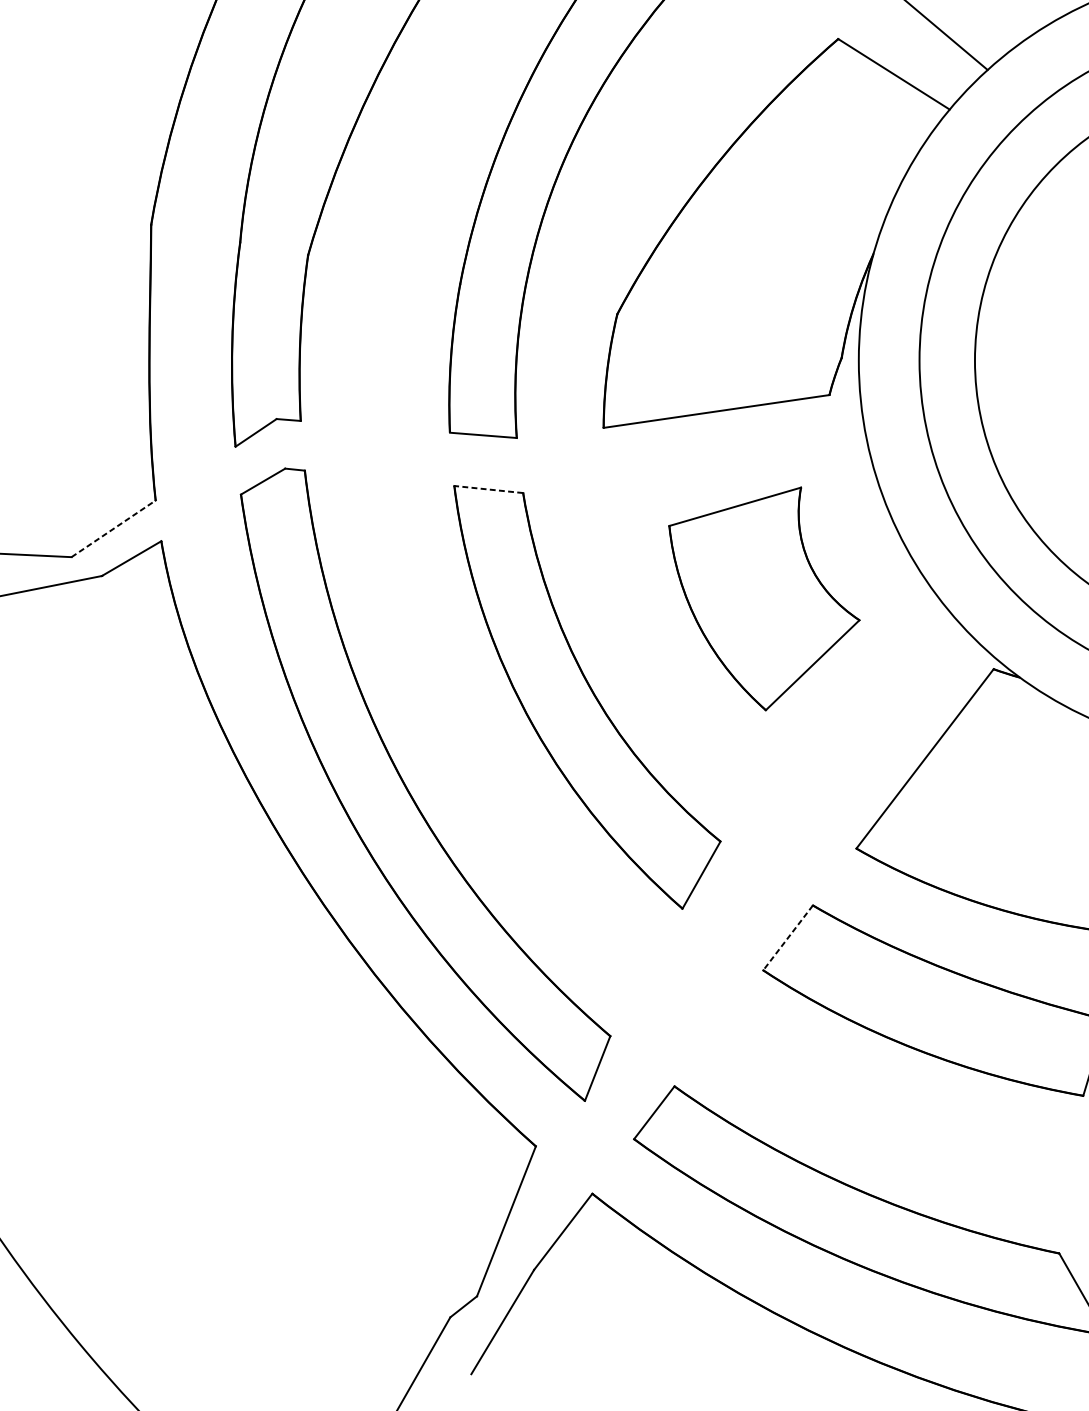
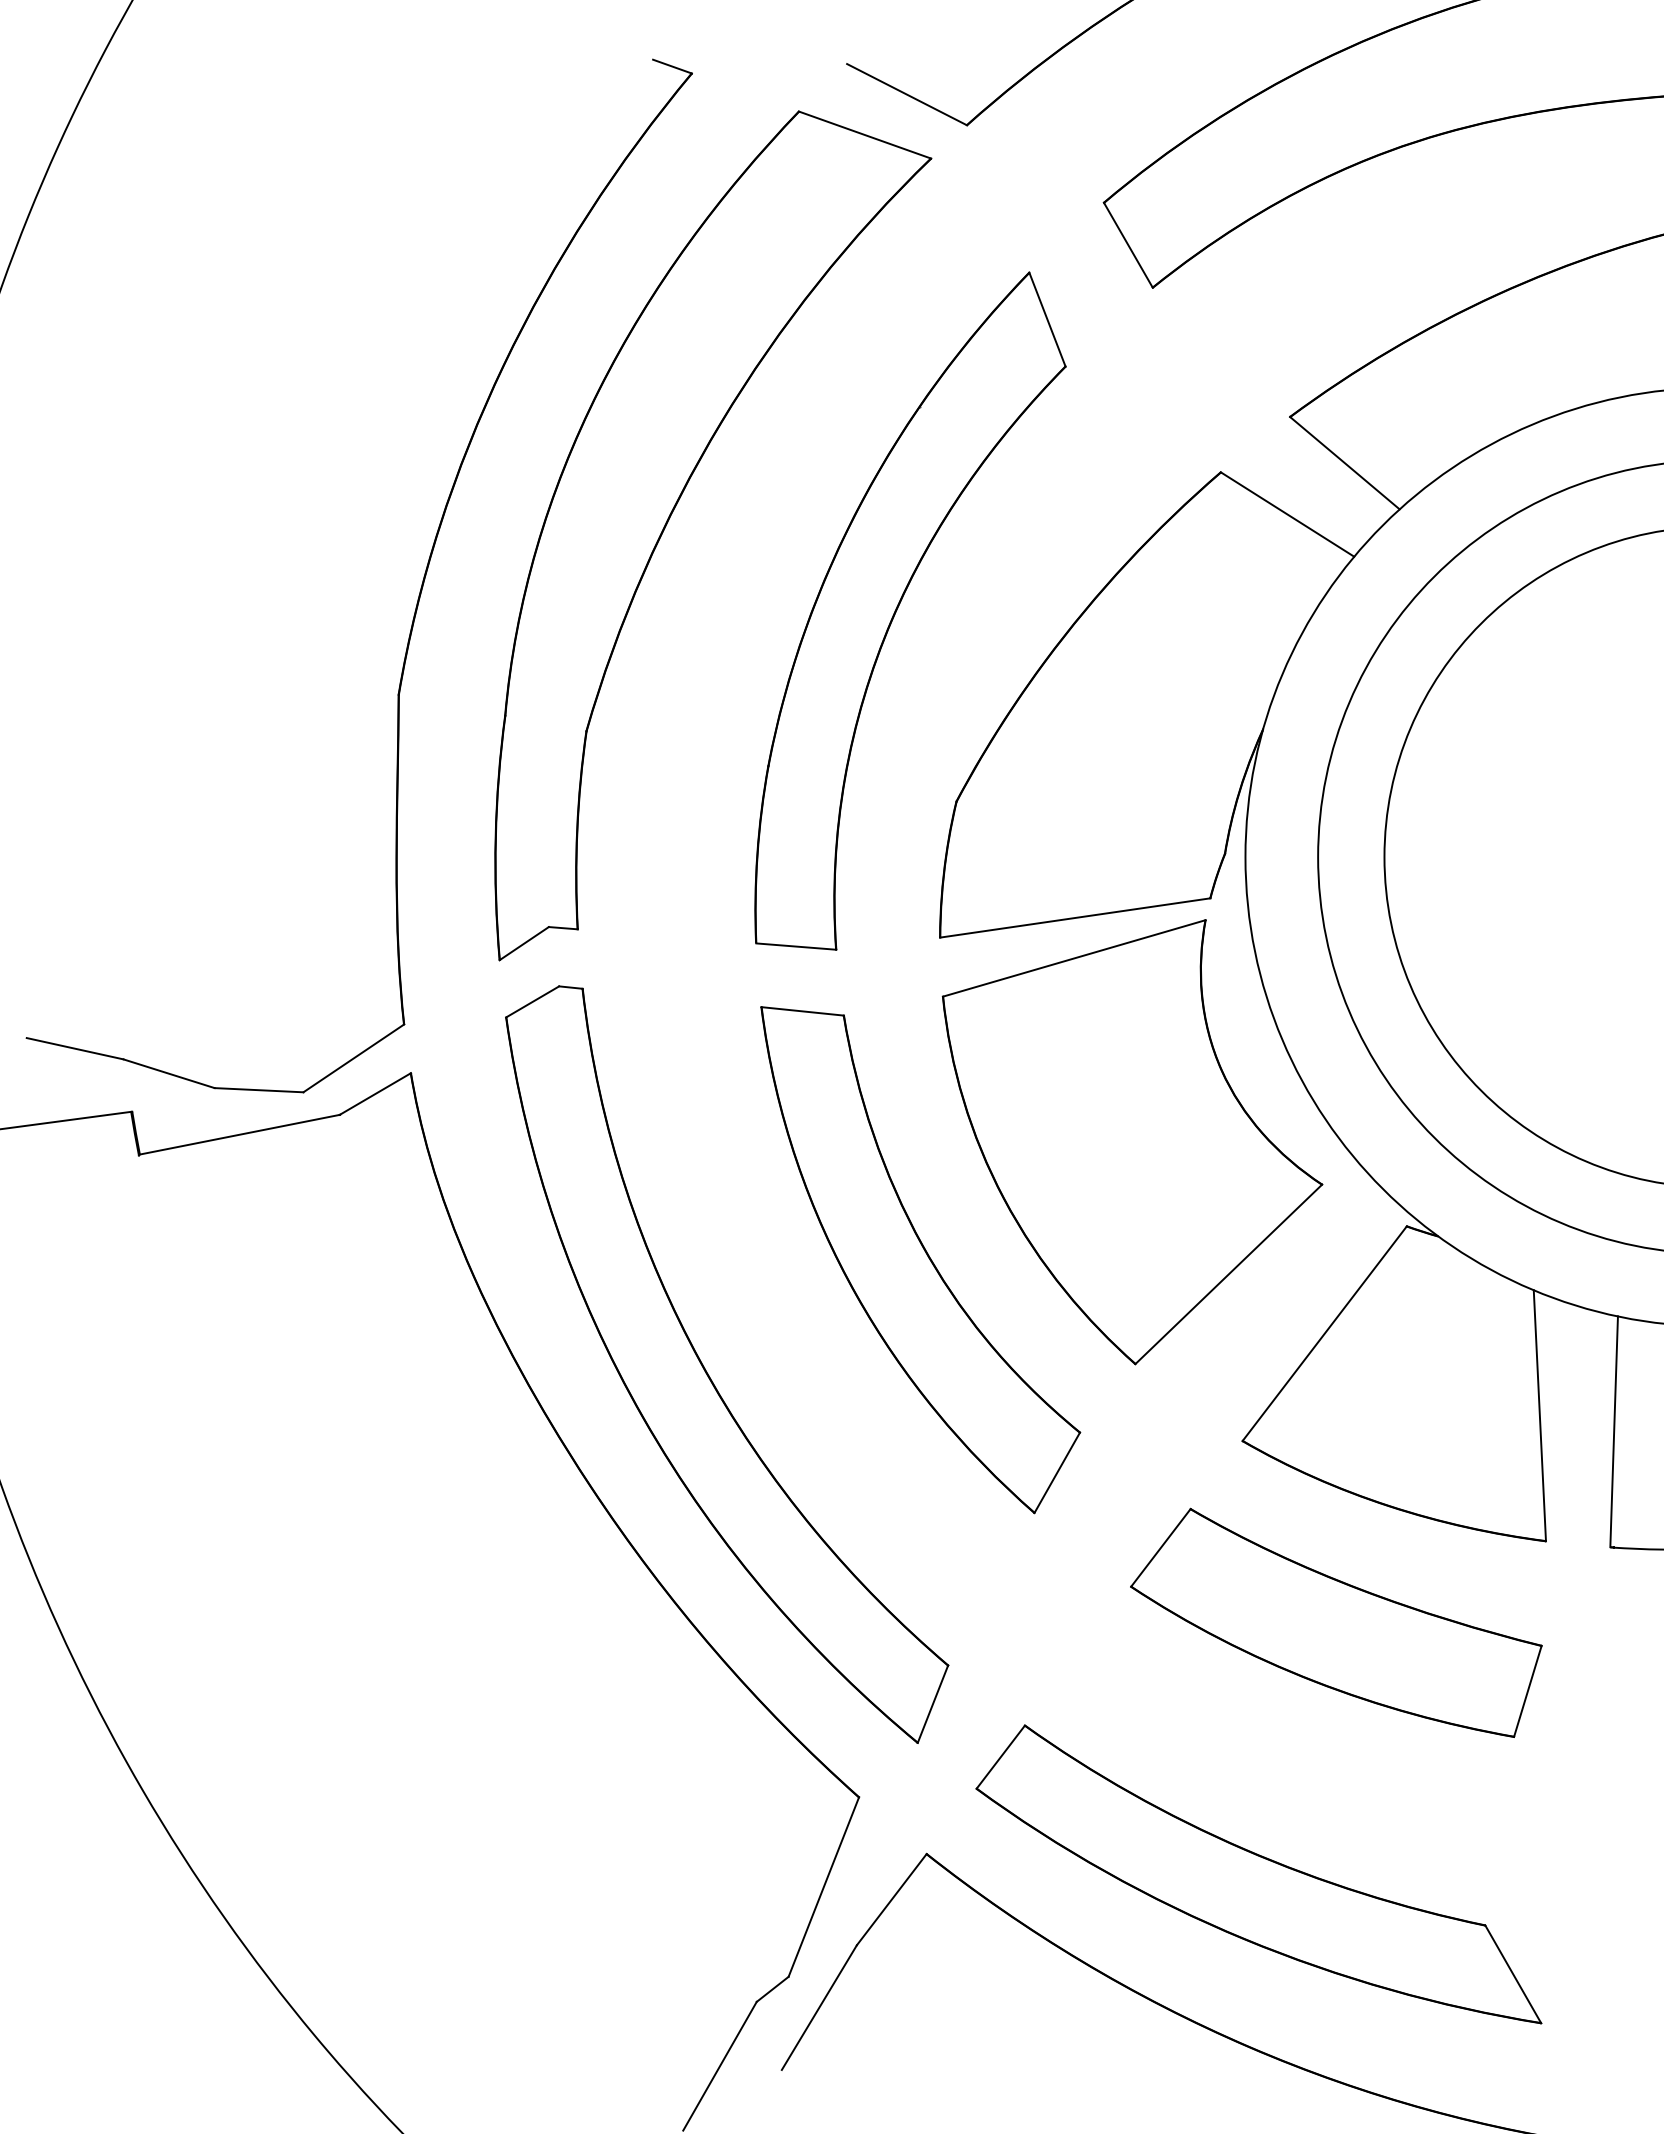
line: (488, 489) -> (802, 1011), dashed -> solid
line: (113, 528) -> (353, 1058), dashed -> solid
part: (764, 599) -> (1132, 1142), size x1.67
line: (787, 937) -> (1160, 1547), dashed -> solid

